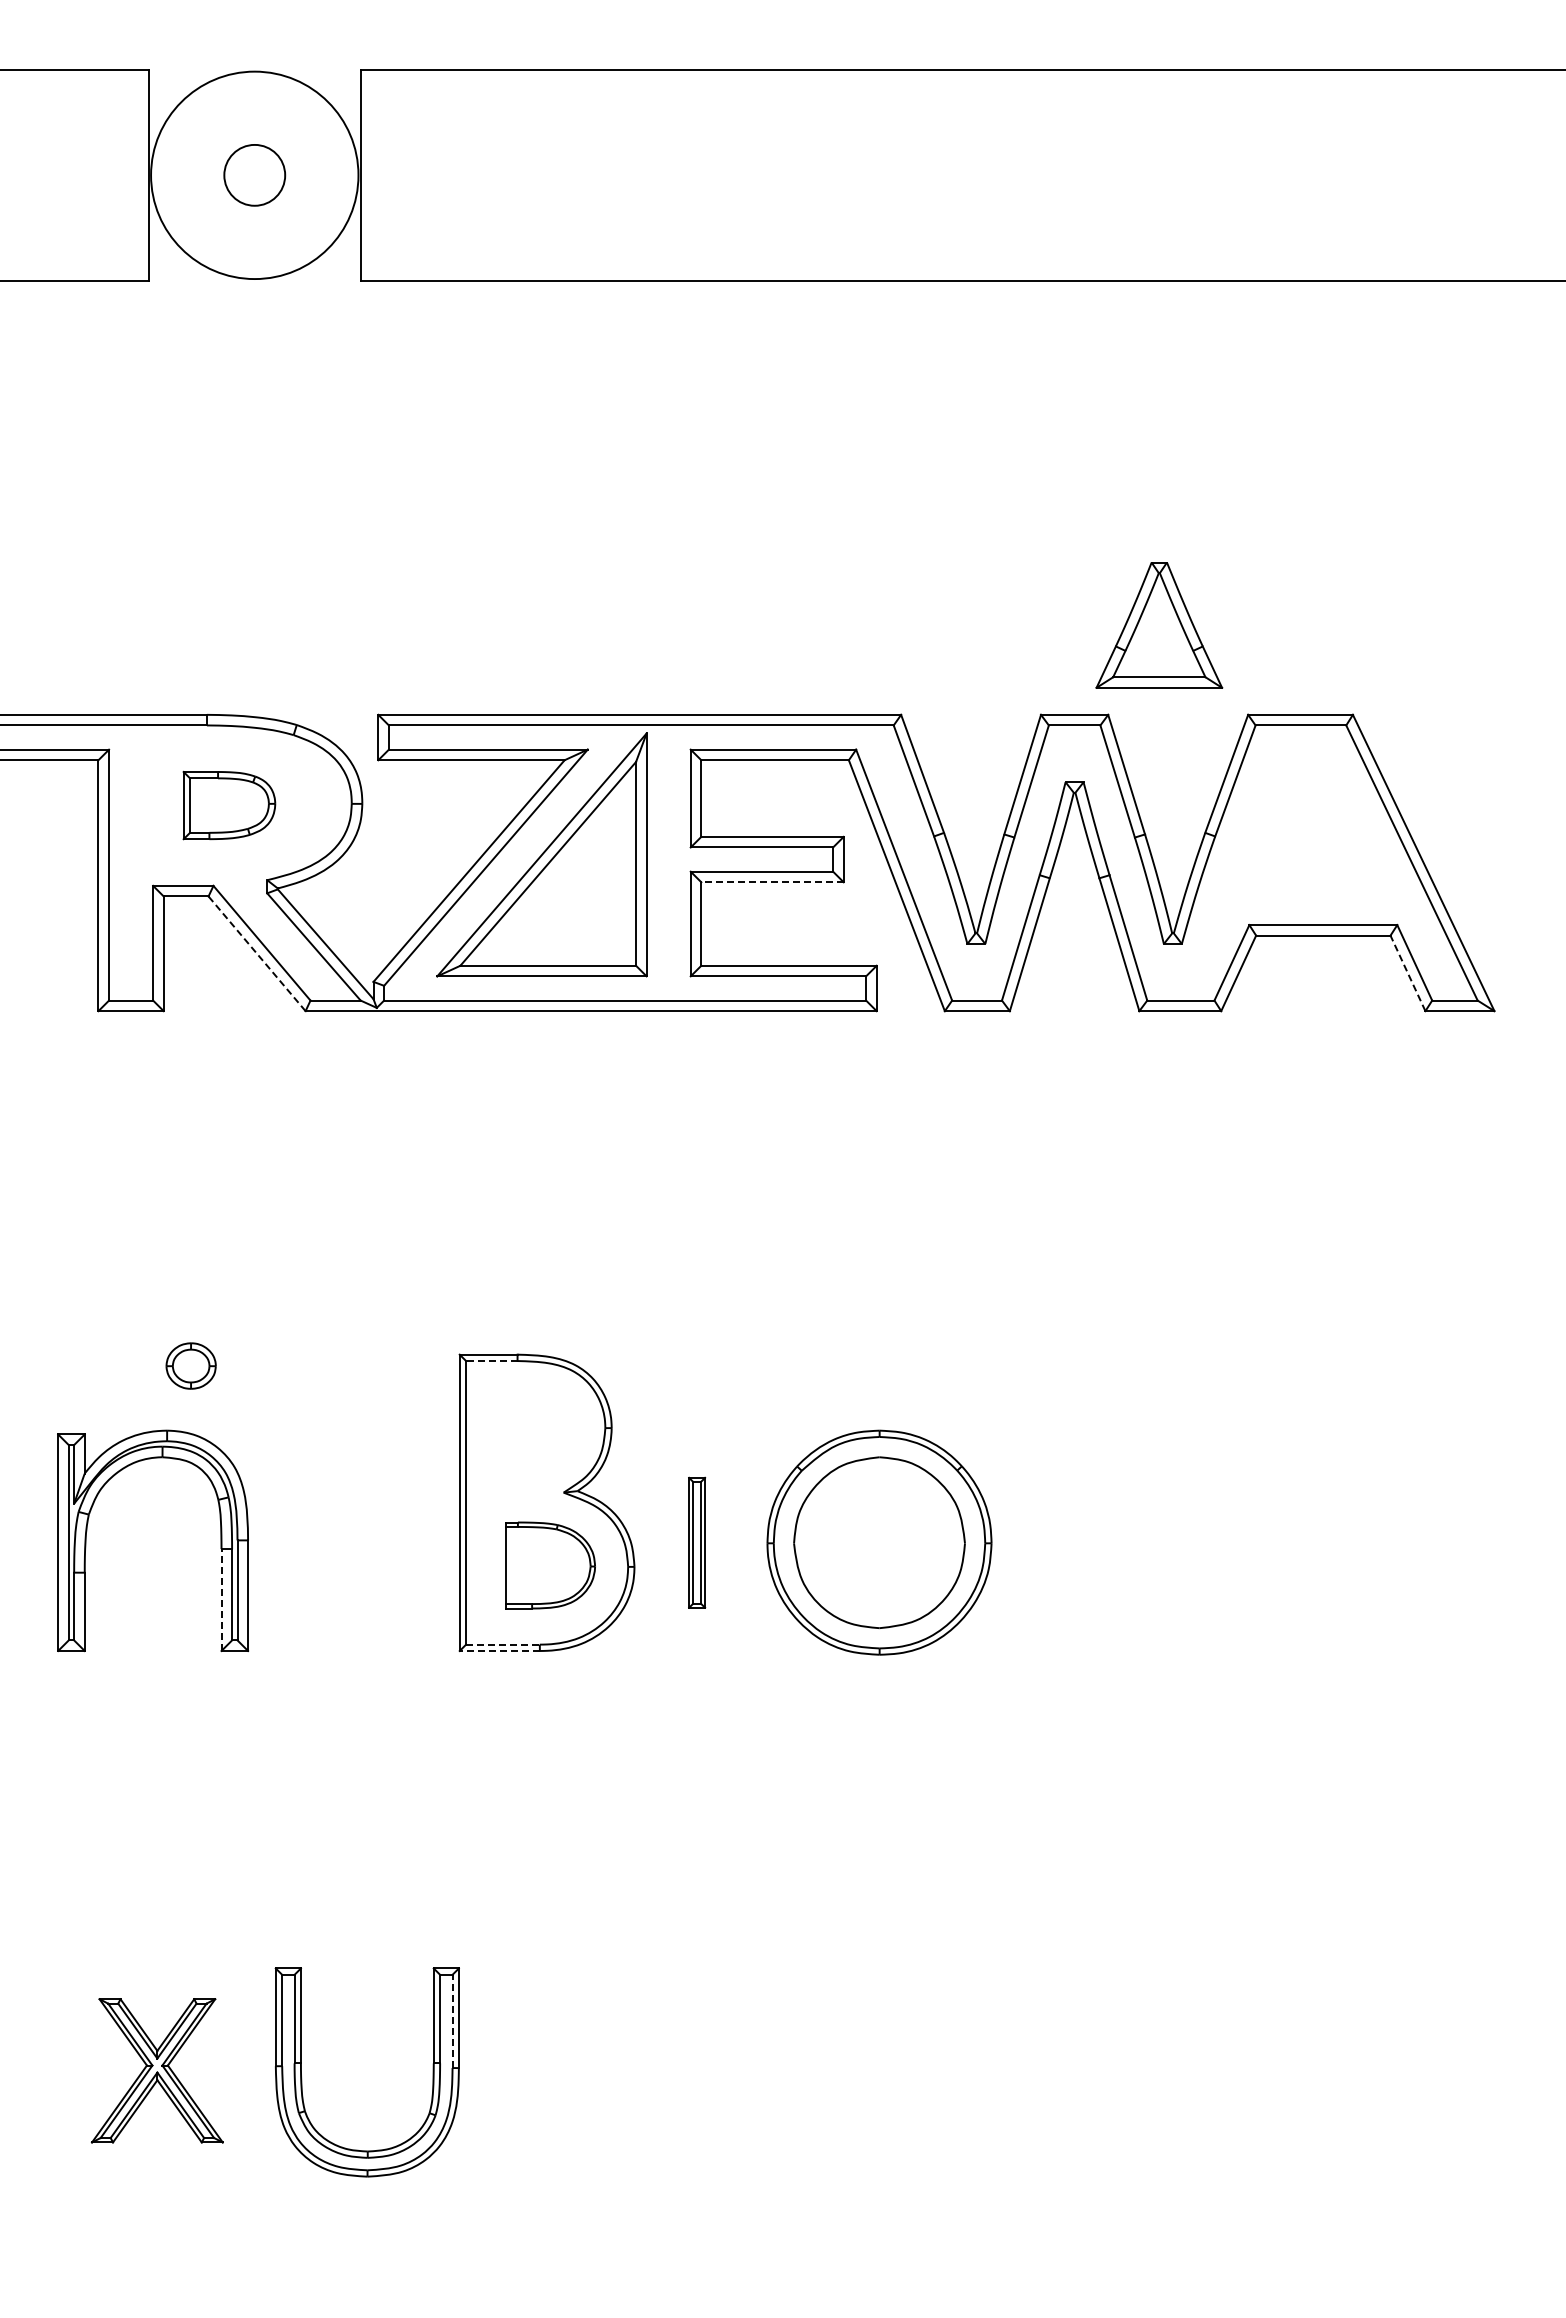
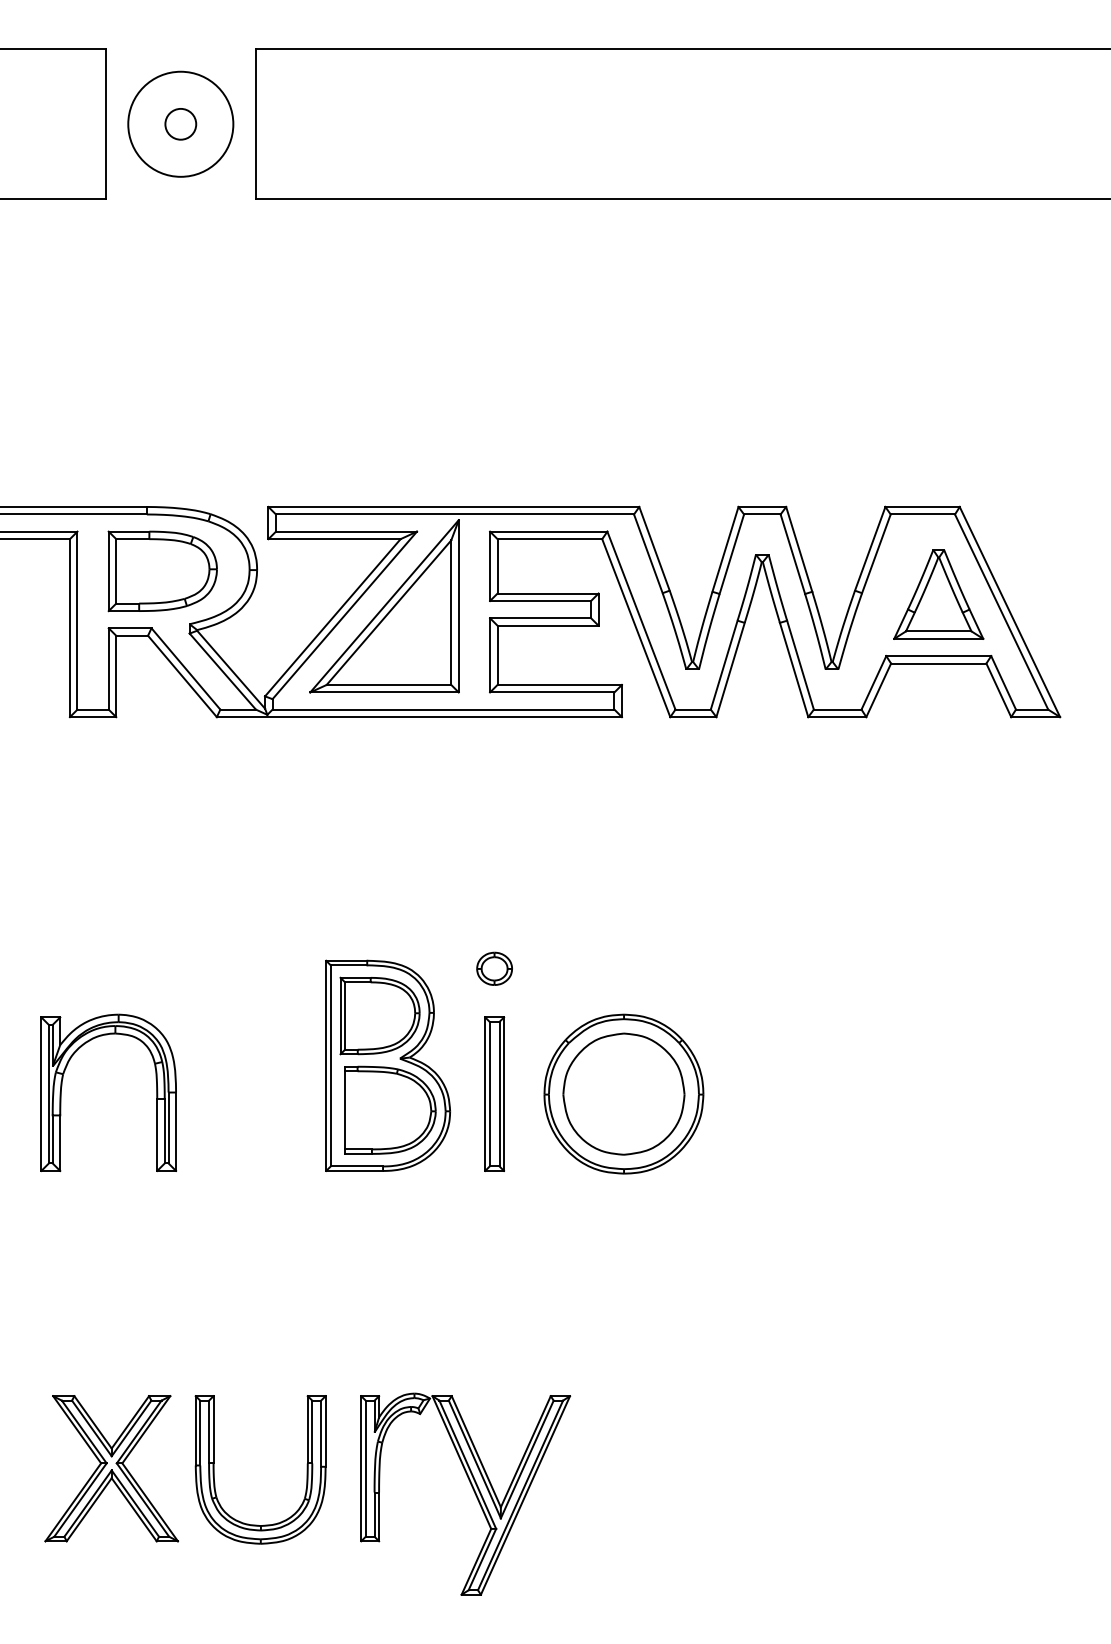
circle: (254, 175) -> (180, 124), size x0.71
circle: (254, 175) -> (180, 124), size x0.71
part: (1159, 625) -> (938, 594), moved
part: (229, 805) -> (162, 571), size x1.67
line: (772, 882) -> (548, 625), dashed -> solid
line: (256, 953) -> (182, 676), dashed -> solid
line: (1407, 973) -> (998, 690), dashed -> solid
line: (491, 1361) -> (348, 965), dashed -> solid
part: (190, 1365) -> (494, 968), moved
part: (535, 1432) -> (379, 1015), added
part: (696, 1542) -> (494, 1094), size x1.67
part: (550, 1565) -> (390, 1110), size x1.43
line: (221, 1600) -> (157, 1135), dashed -> solid
line: (502, 1644) -> (356, 1166), dashed -> solid
line: (499, 1651) -> (354, 1171), dashed -> solid
line: (452, 2021) -> (321, 1433), dashed -> solid
part: (157, 2070) -> (111, 1468), size x1.43
part: (667, 2102) -> (473, 1491), added

